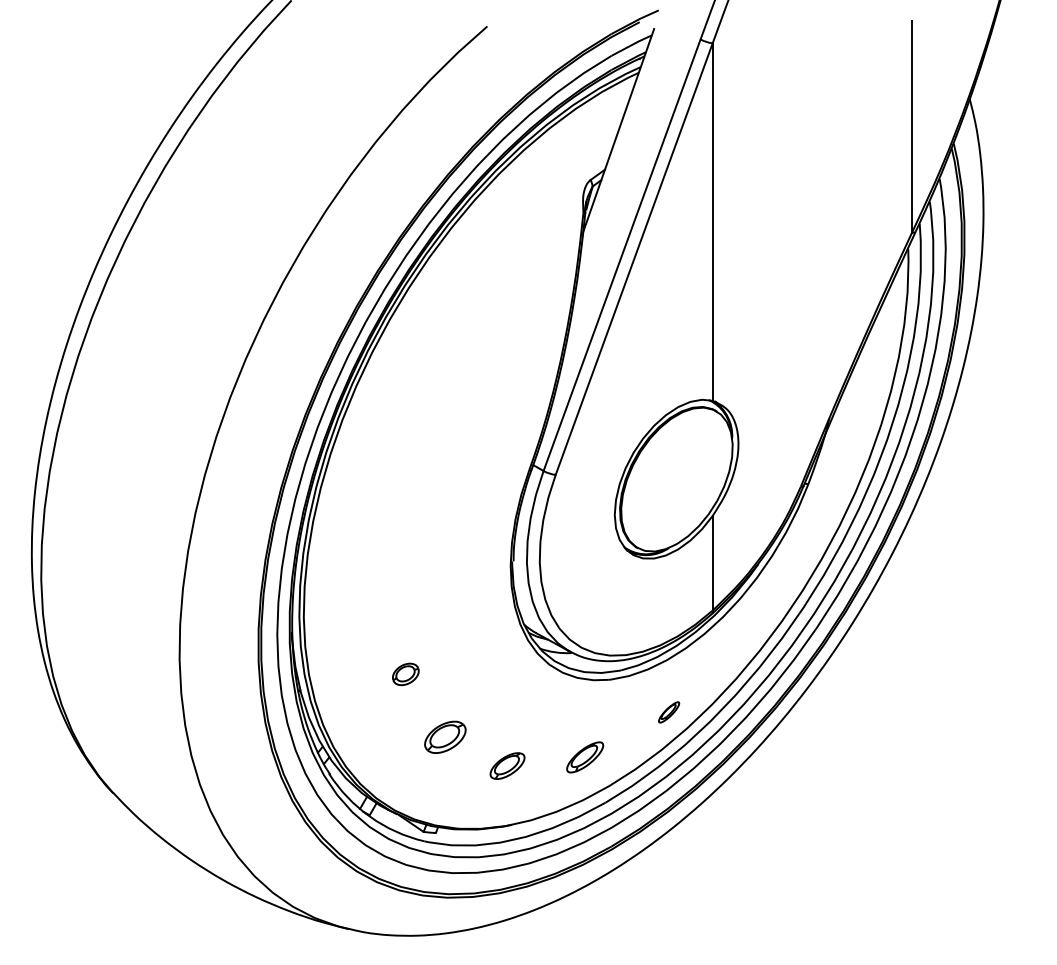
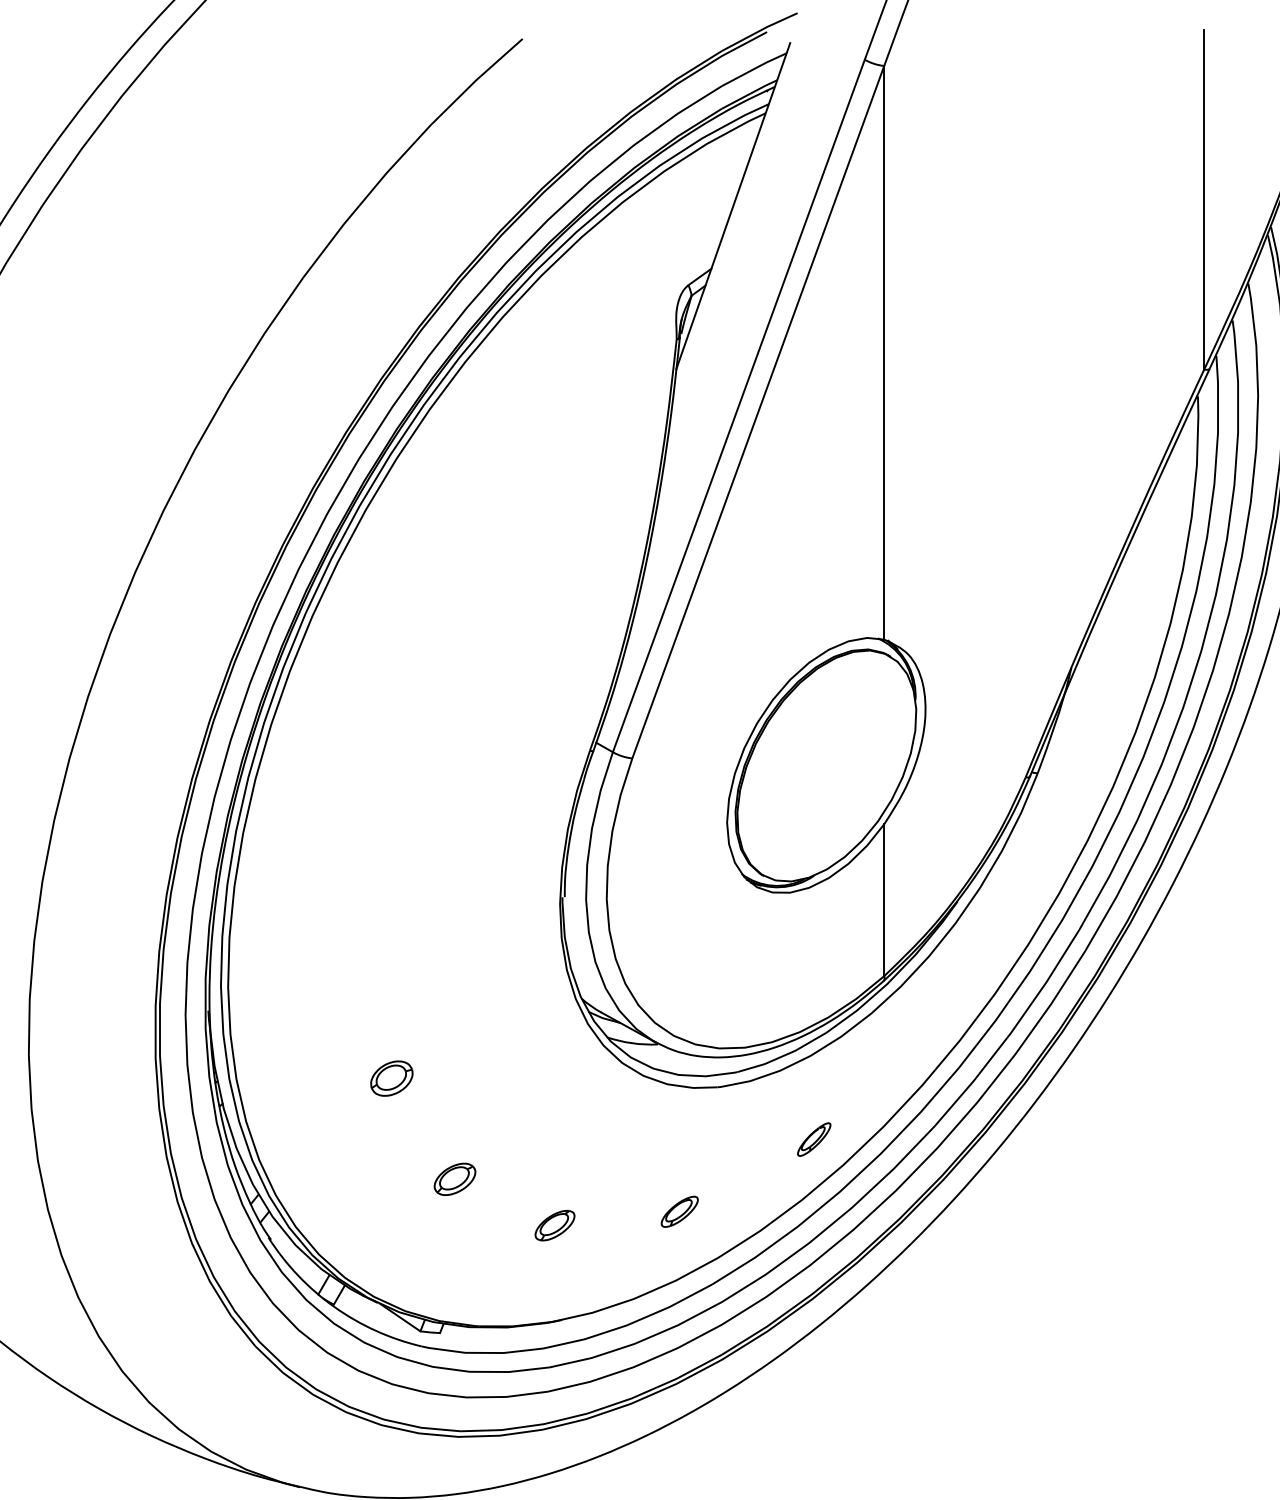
part: (444, 736) -> (453, 1178), size x0.62
part: (585, 757) -> (680, 1211), size x0.62
part: (507, 765) -> (554, 1224), size x0.71

